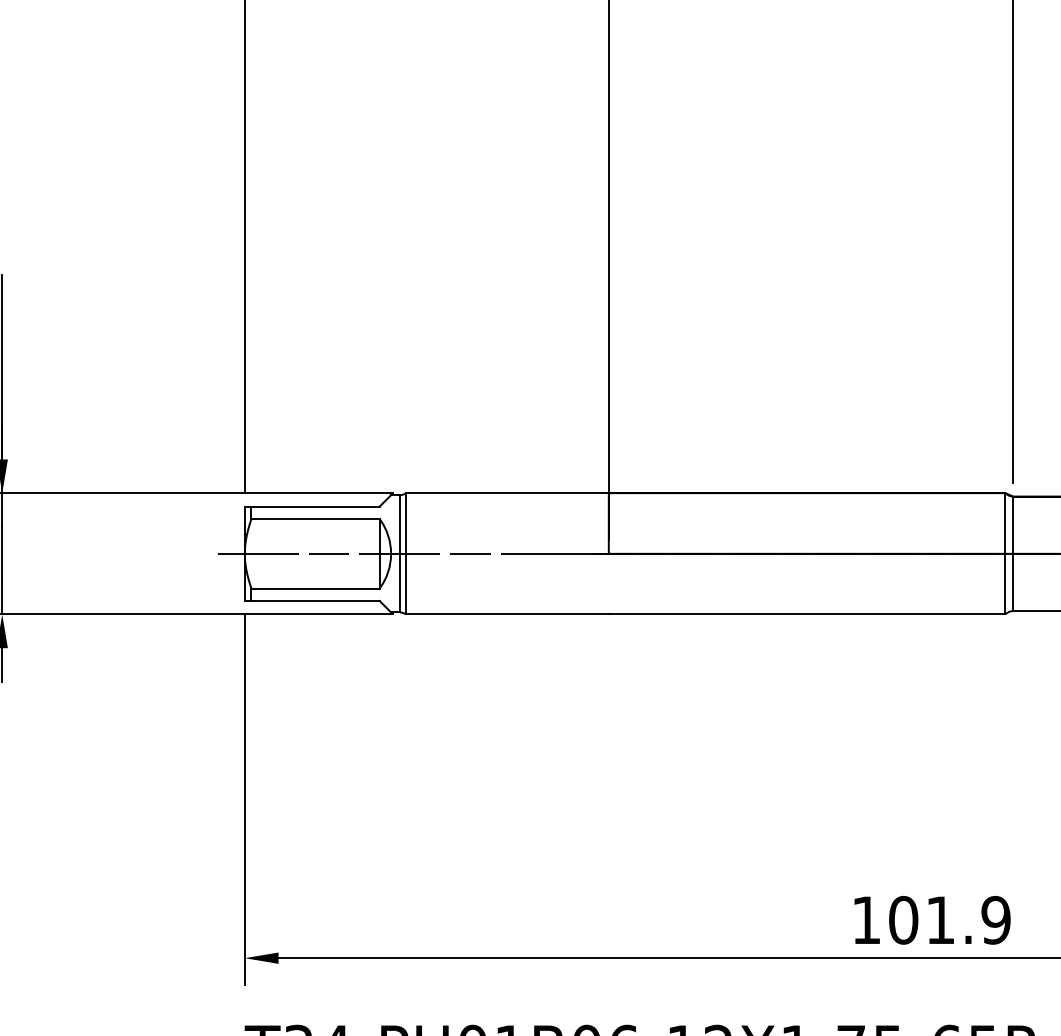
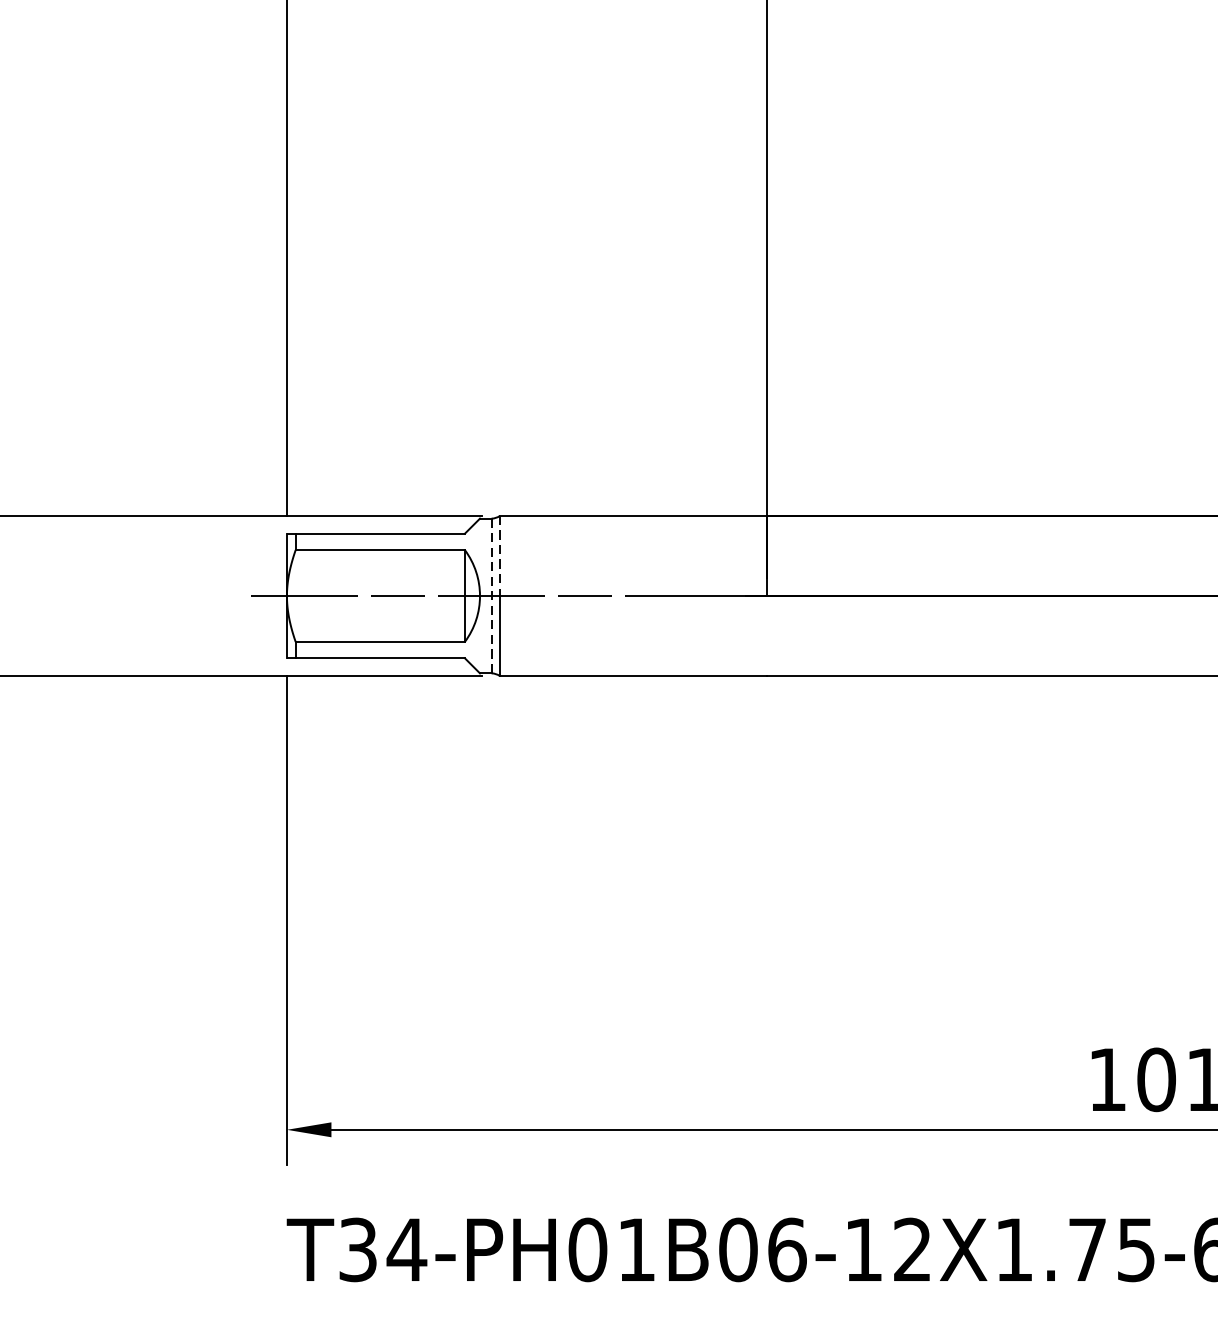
line: (406, 523) -> (500, 555), solid -> dashed
line: (399, 553) -> (491, 595), solid -> dashed

